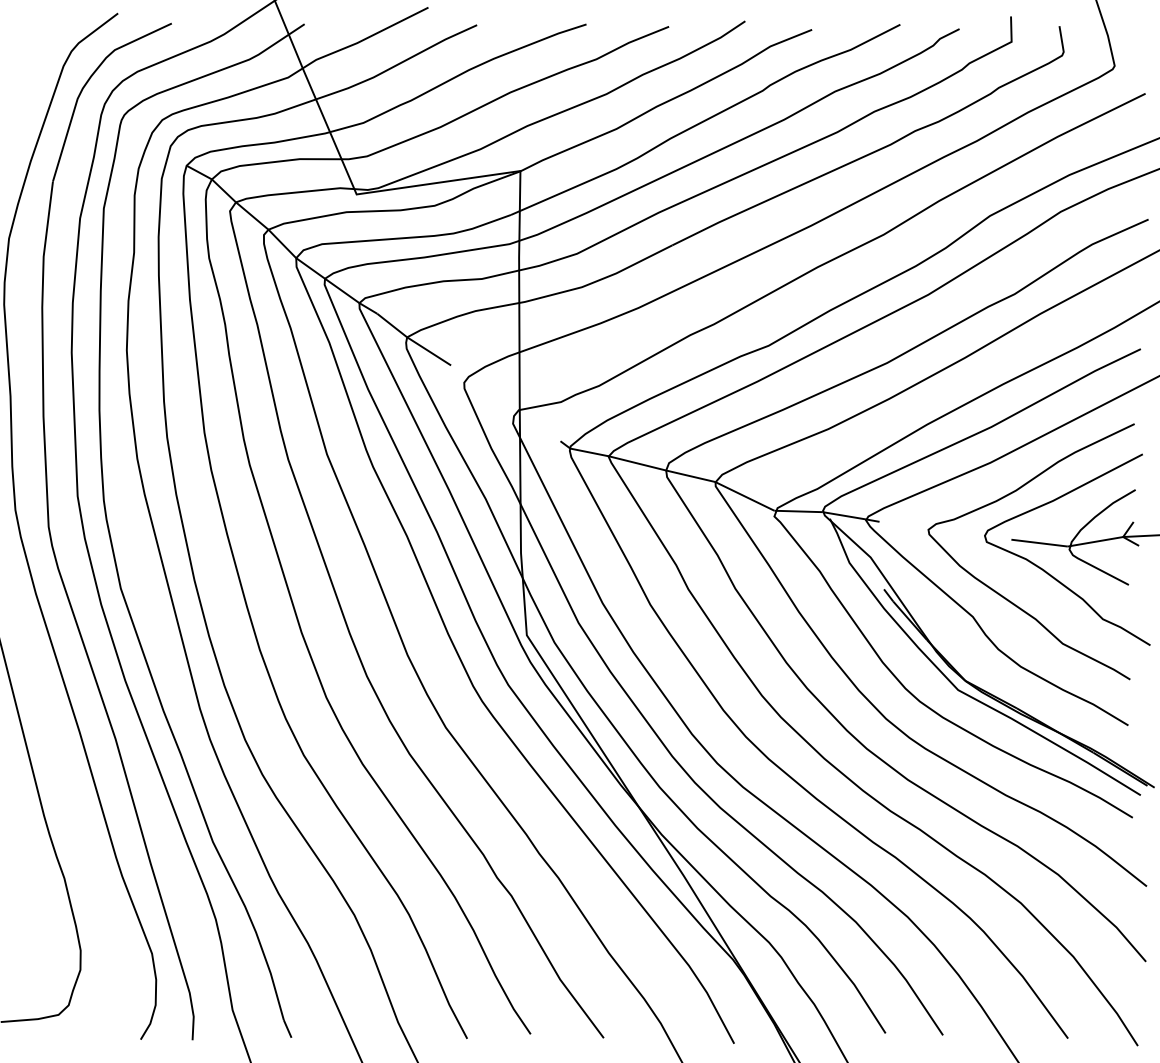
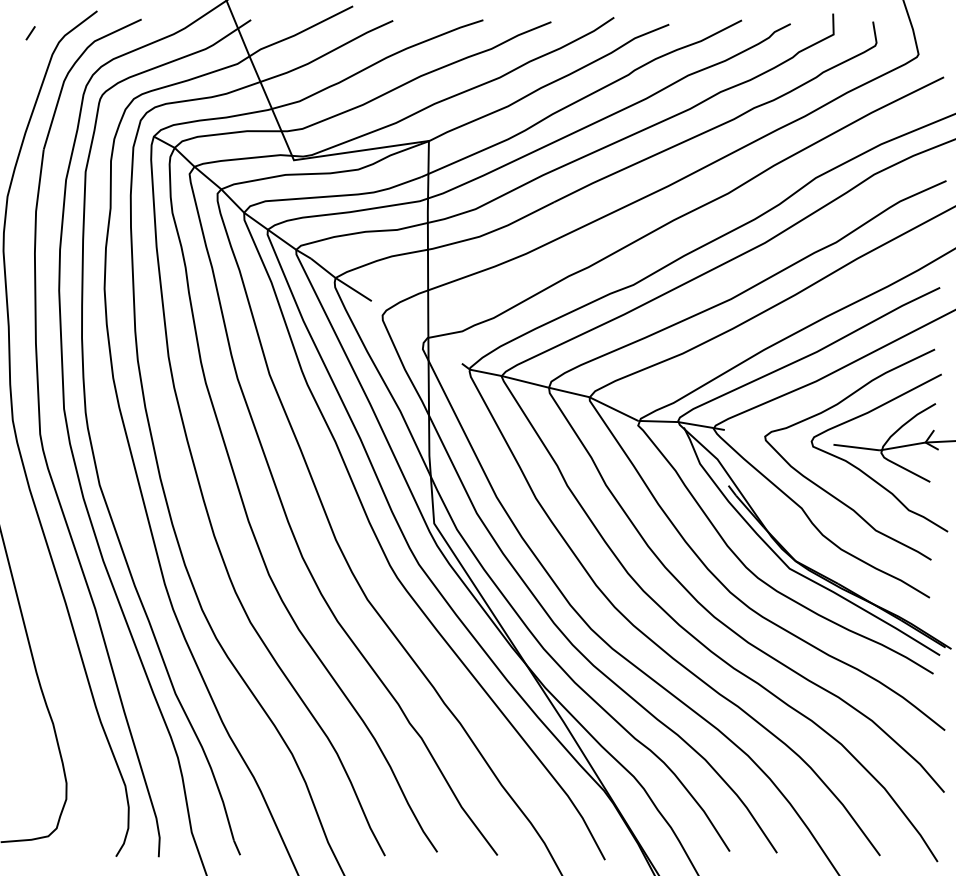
line: (36, 40) -> (30, 33), added

